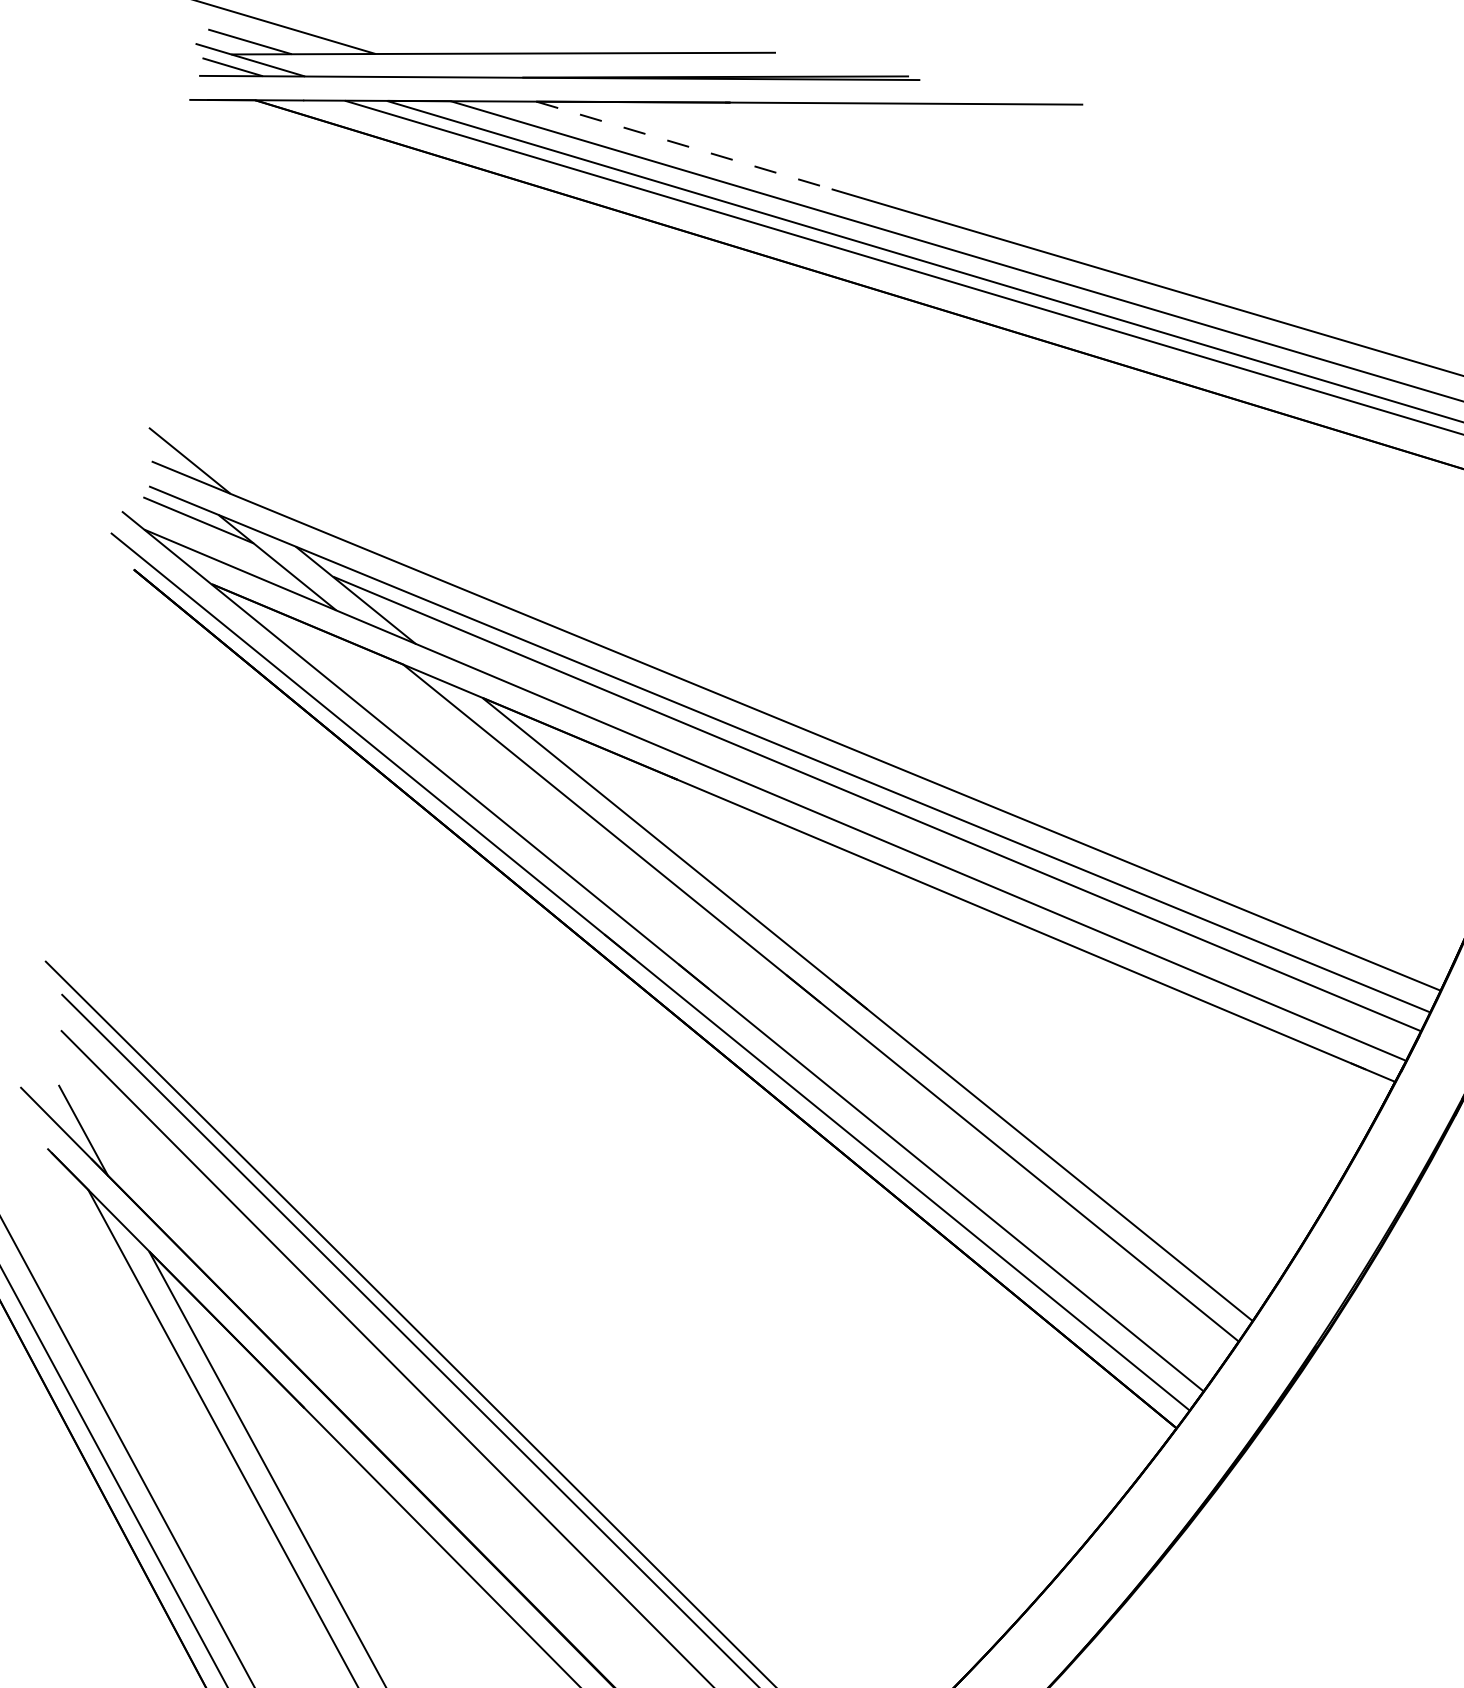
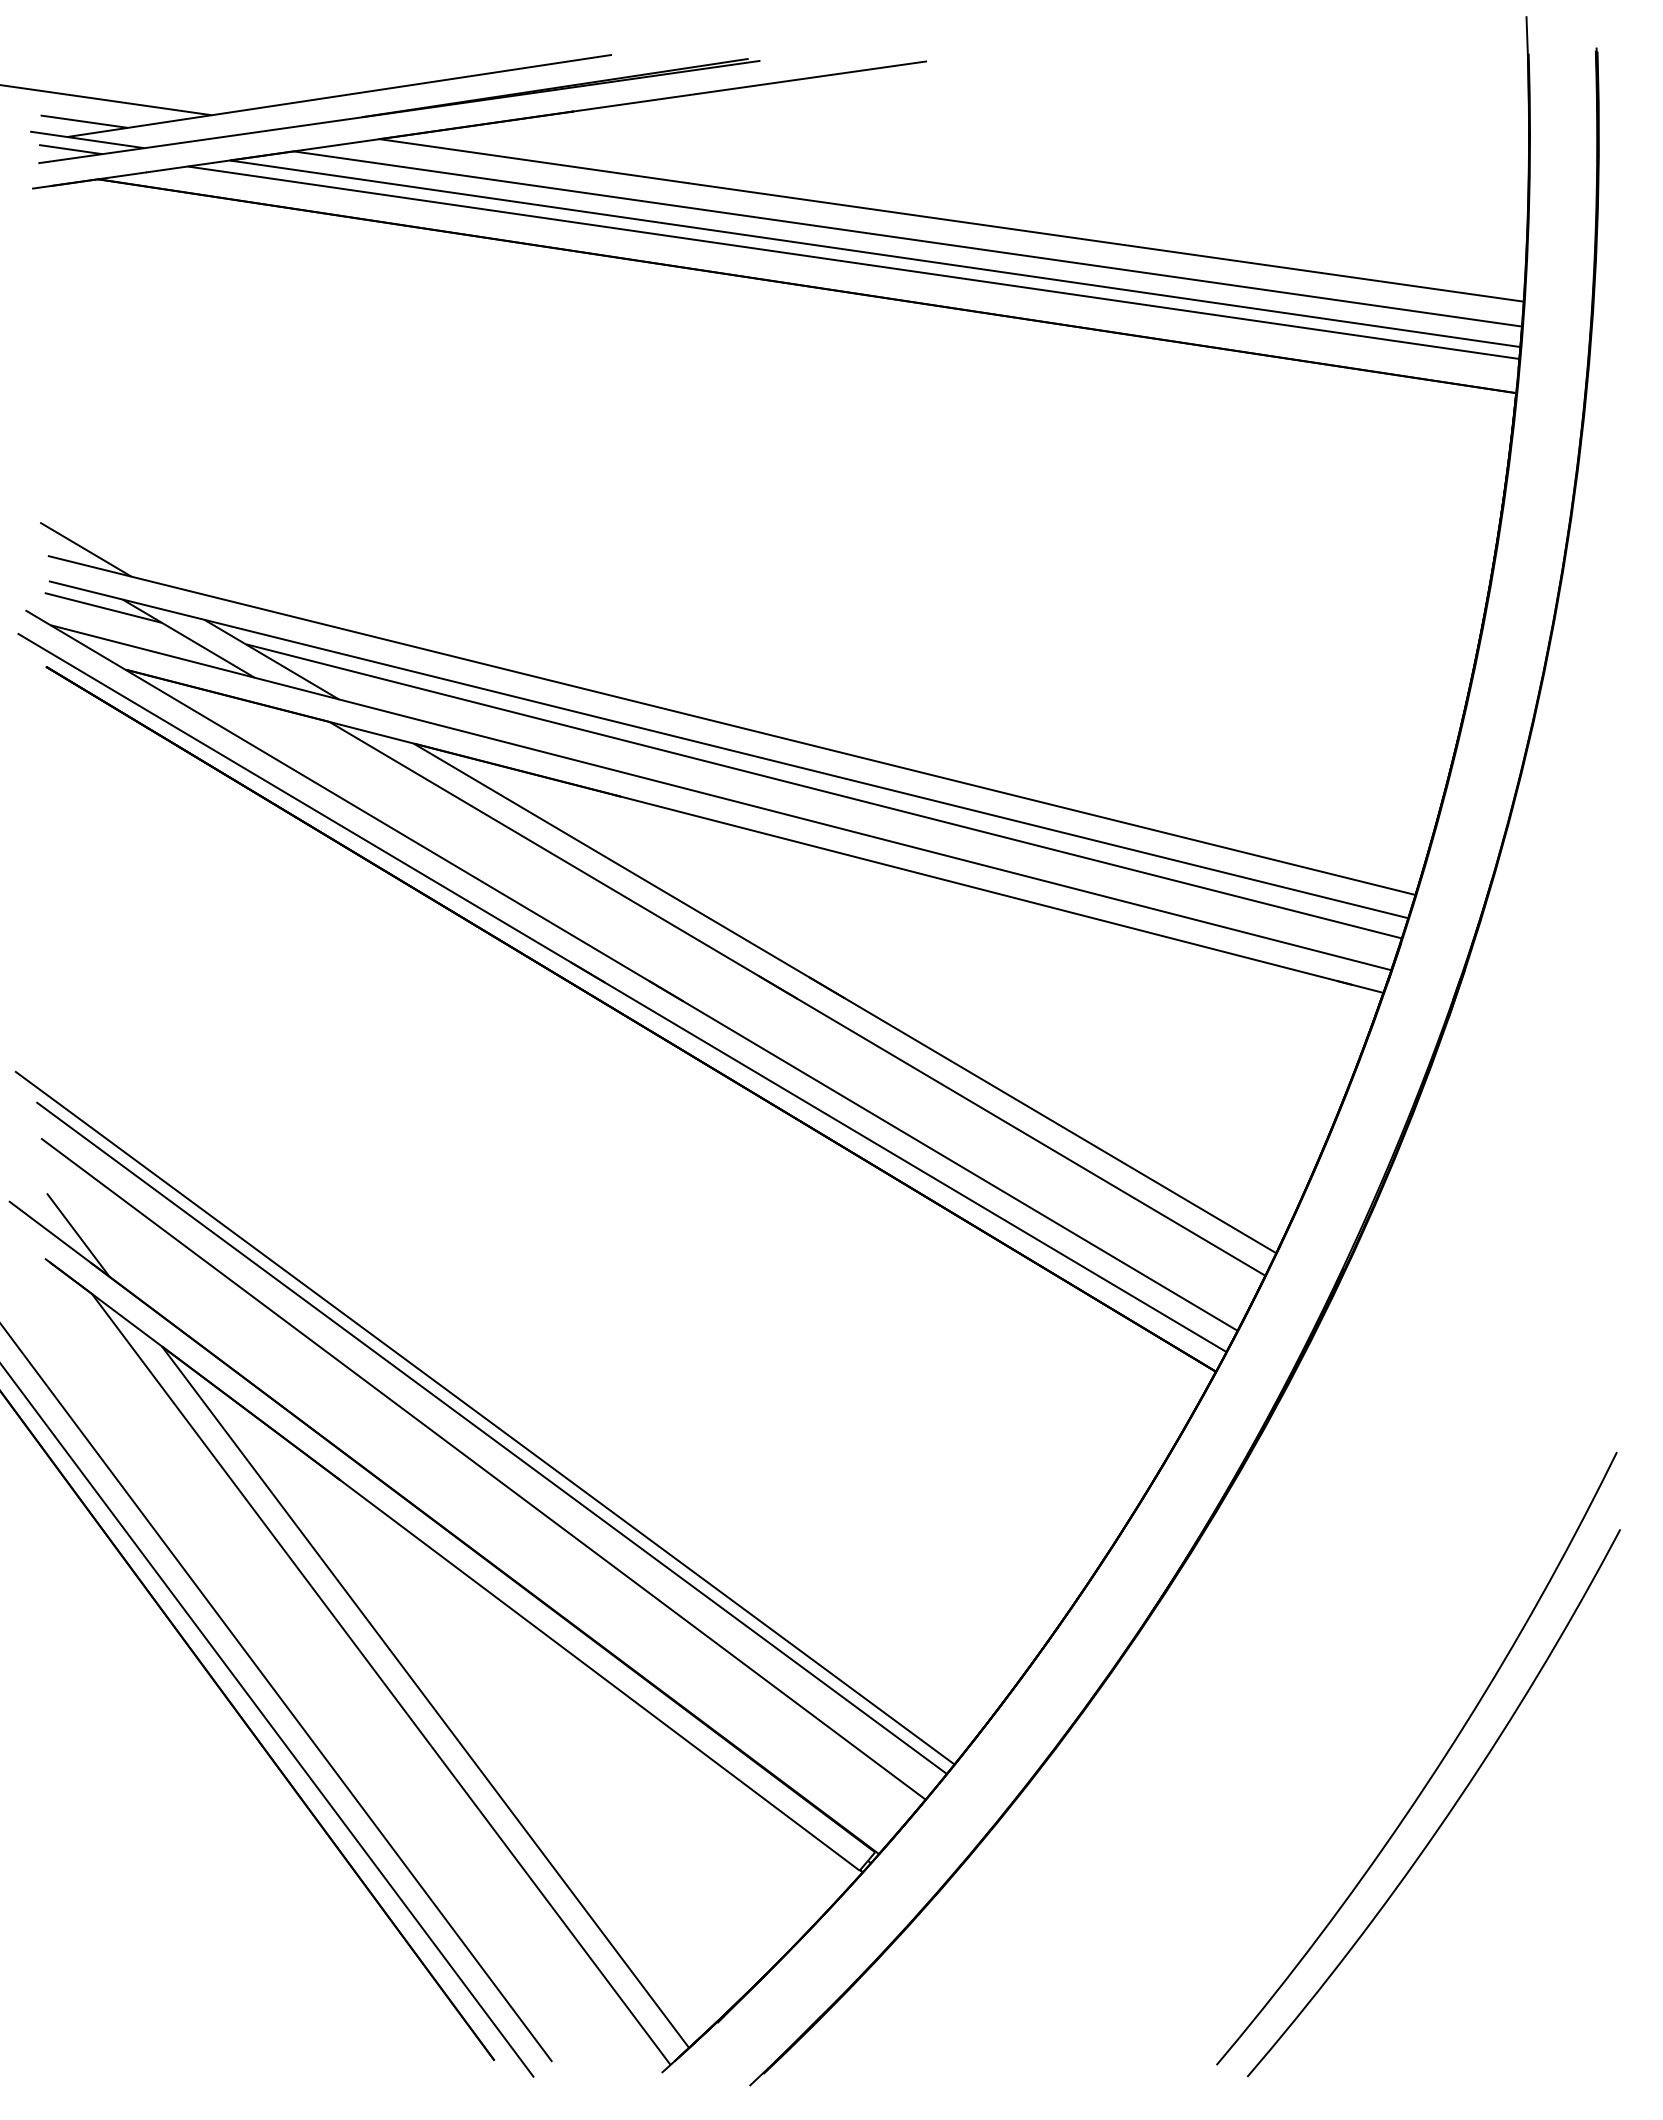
line: (683, 145) -> (533, 161), dashed -> solid

